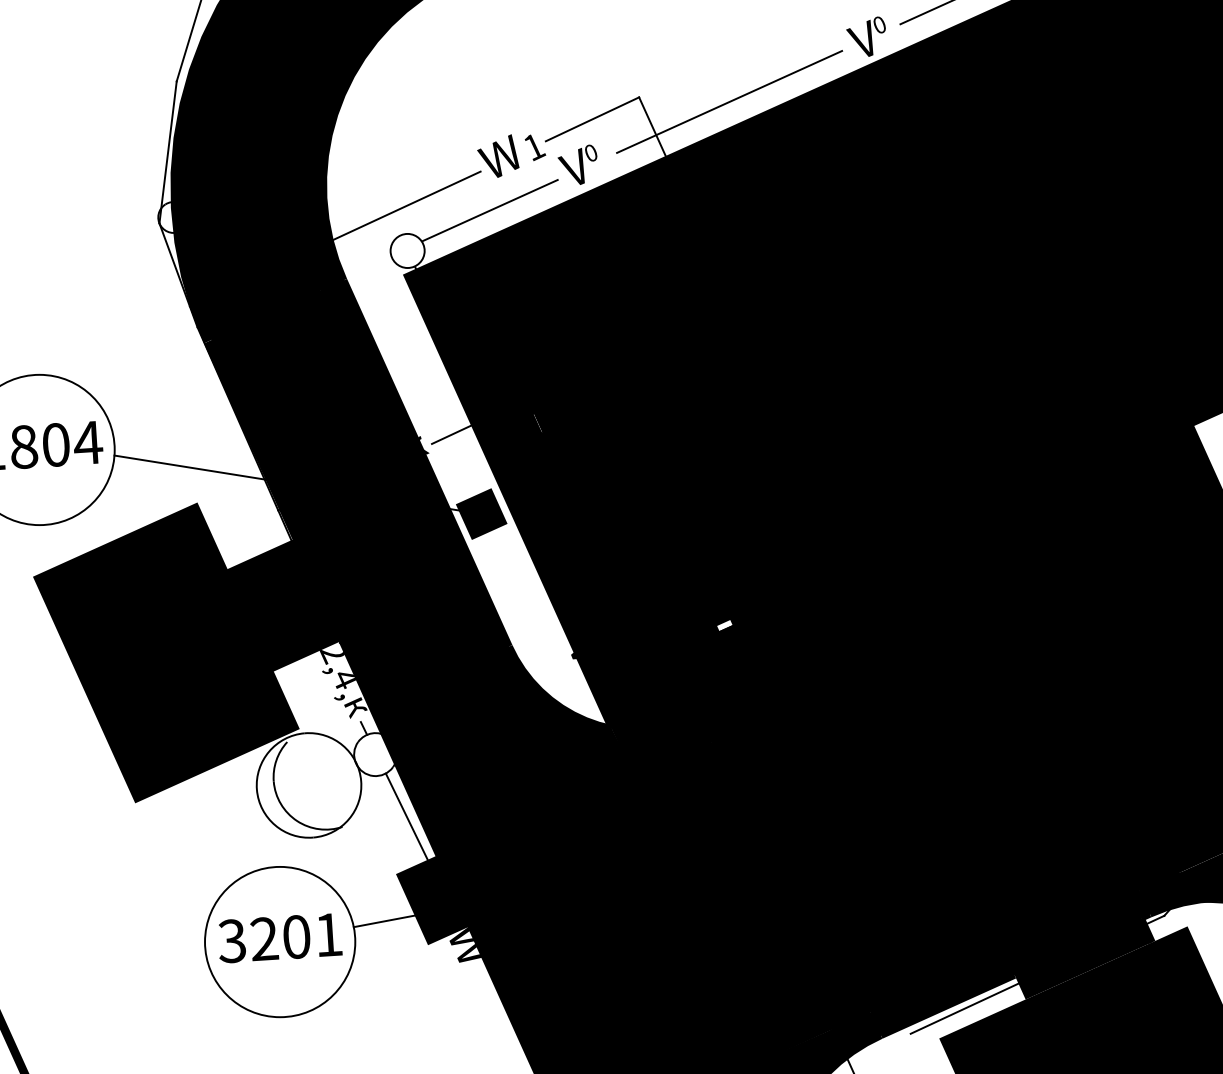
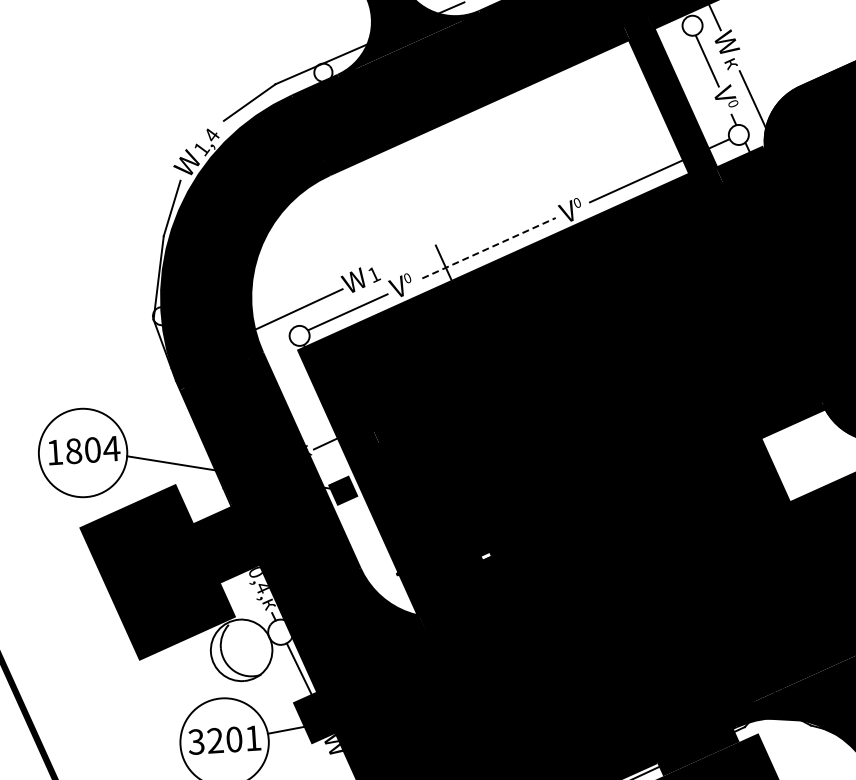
line: (730, 102) -> (489, 248), solid -> dashed
line: (590, 119) -> (407, 258), removed
text: (332, 653) -> (255, 572), 1,2,4, -> 1,0,4,

